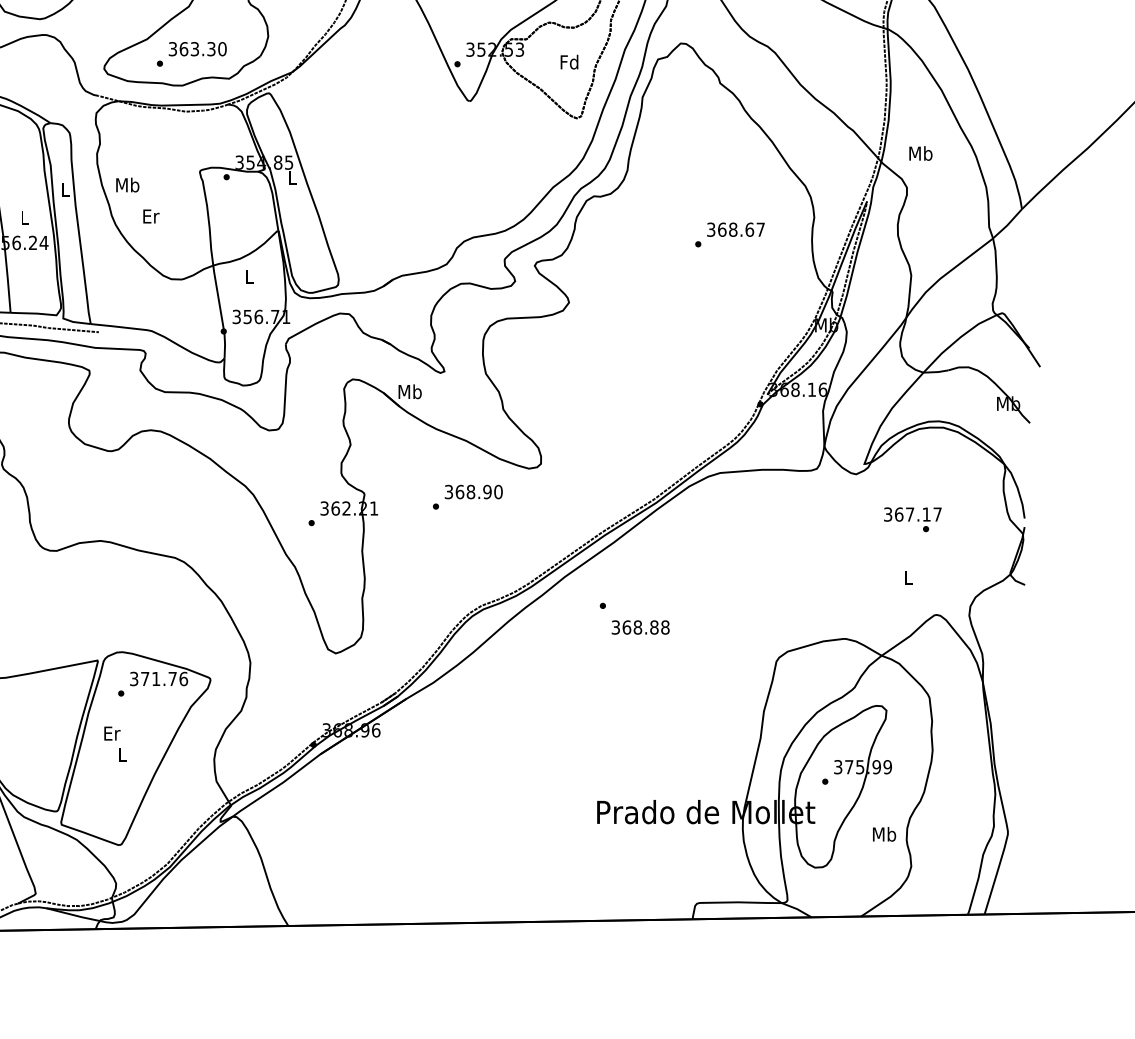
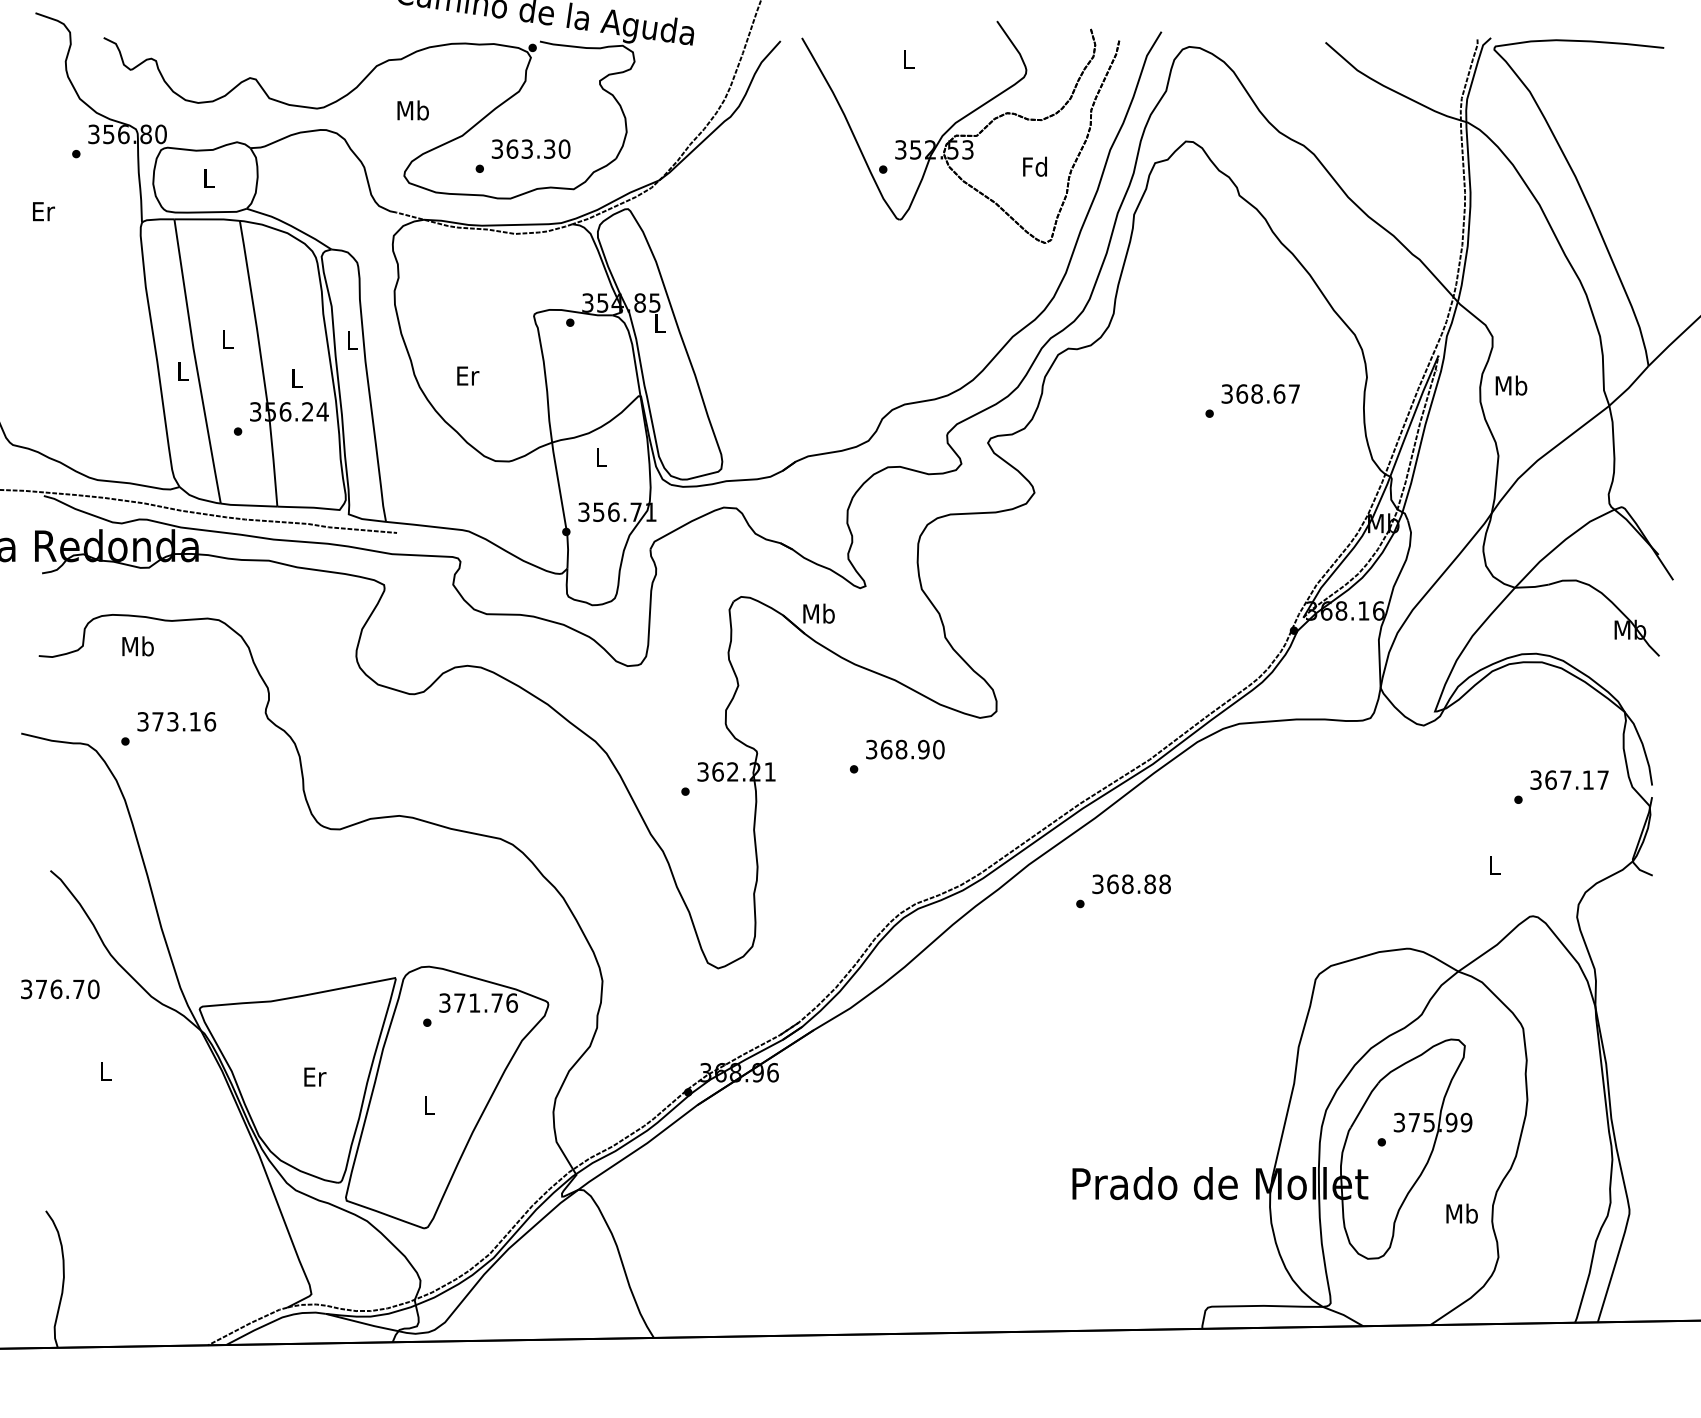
text: (920, 153) -> (1511, 385), moved
text: (127, 185) -> (412, 110), moved
text: (912, 514) -> (1569, 779), moved
text: (640, 627) -> (1131, 884), moved
text: (112, 733) -> (315, 1076), moved

